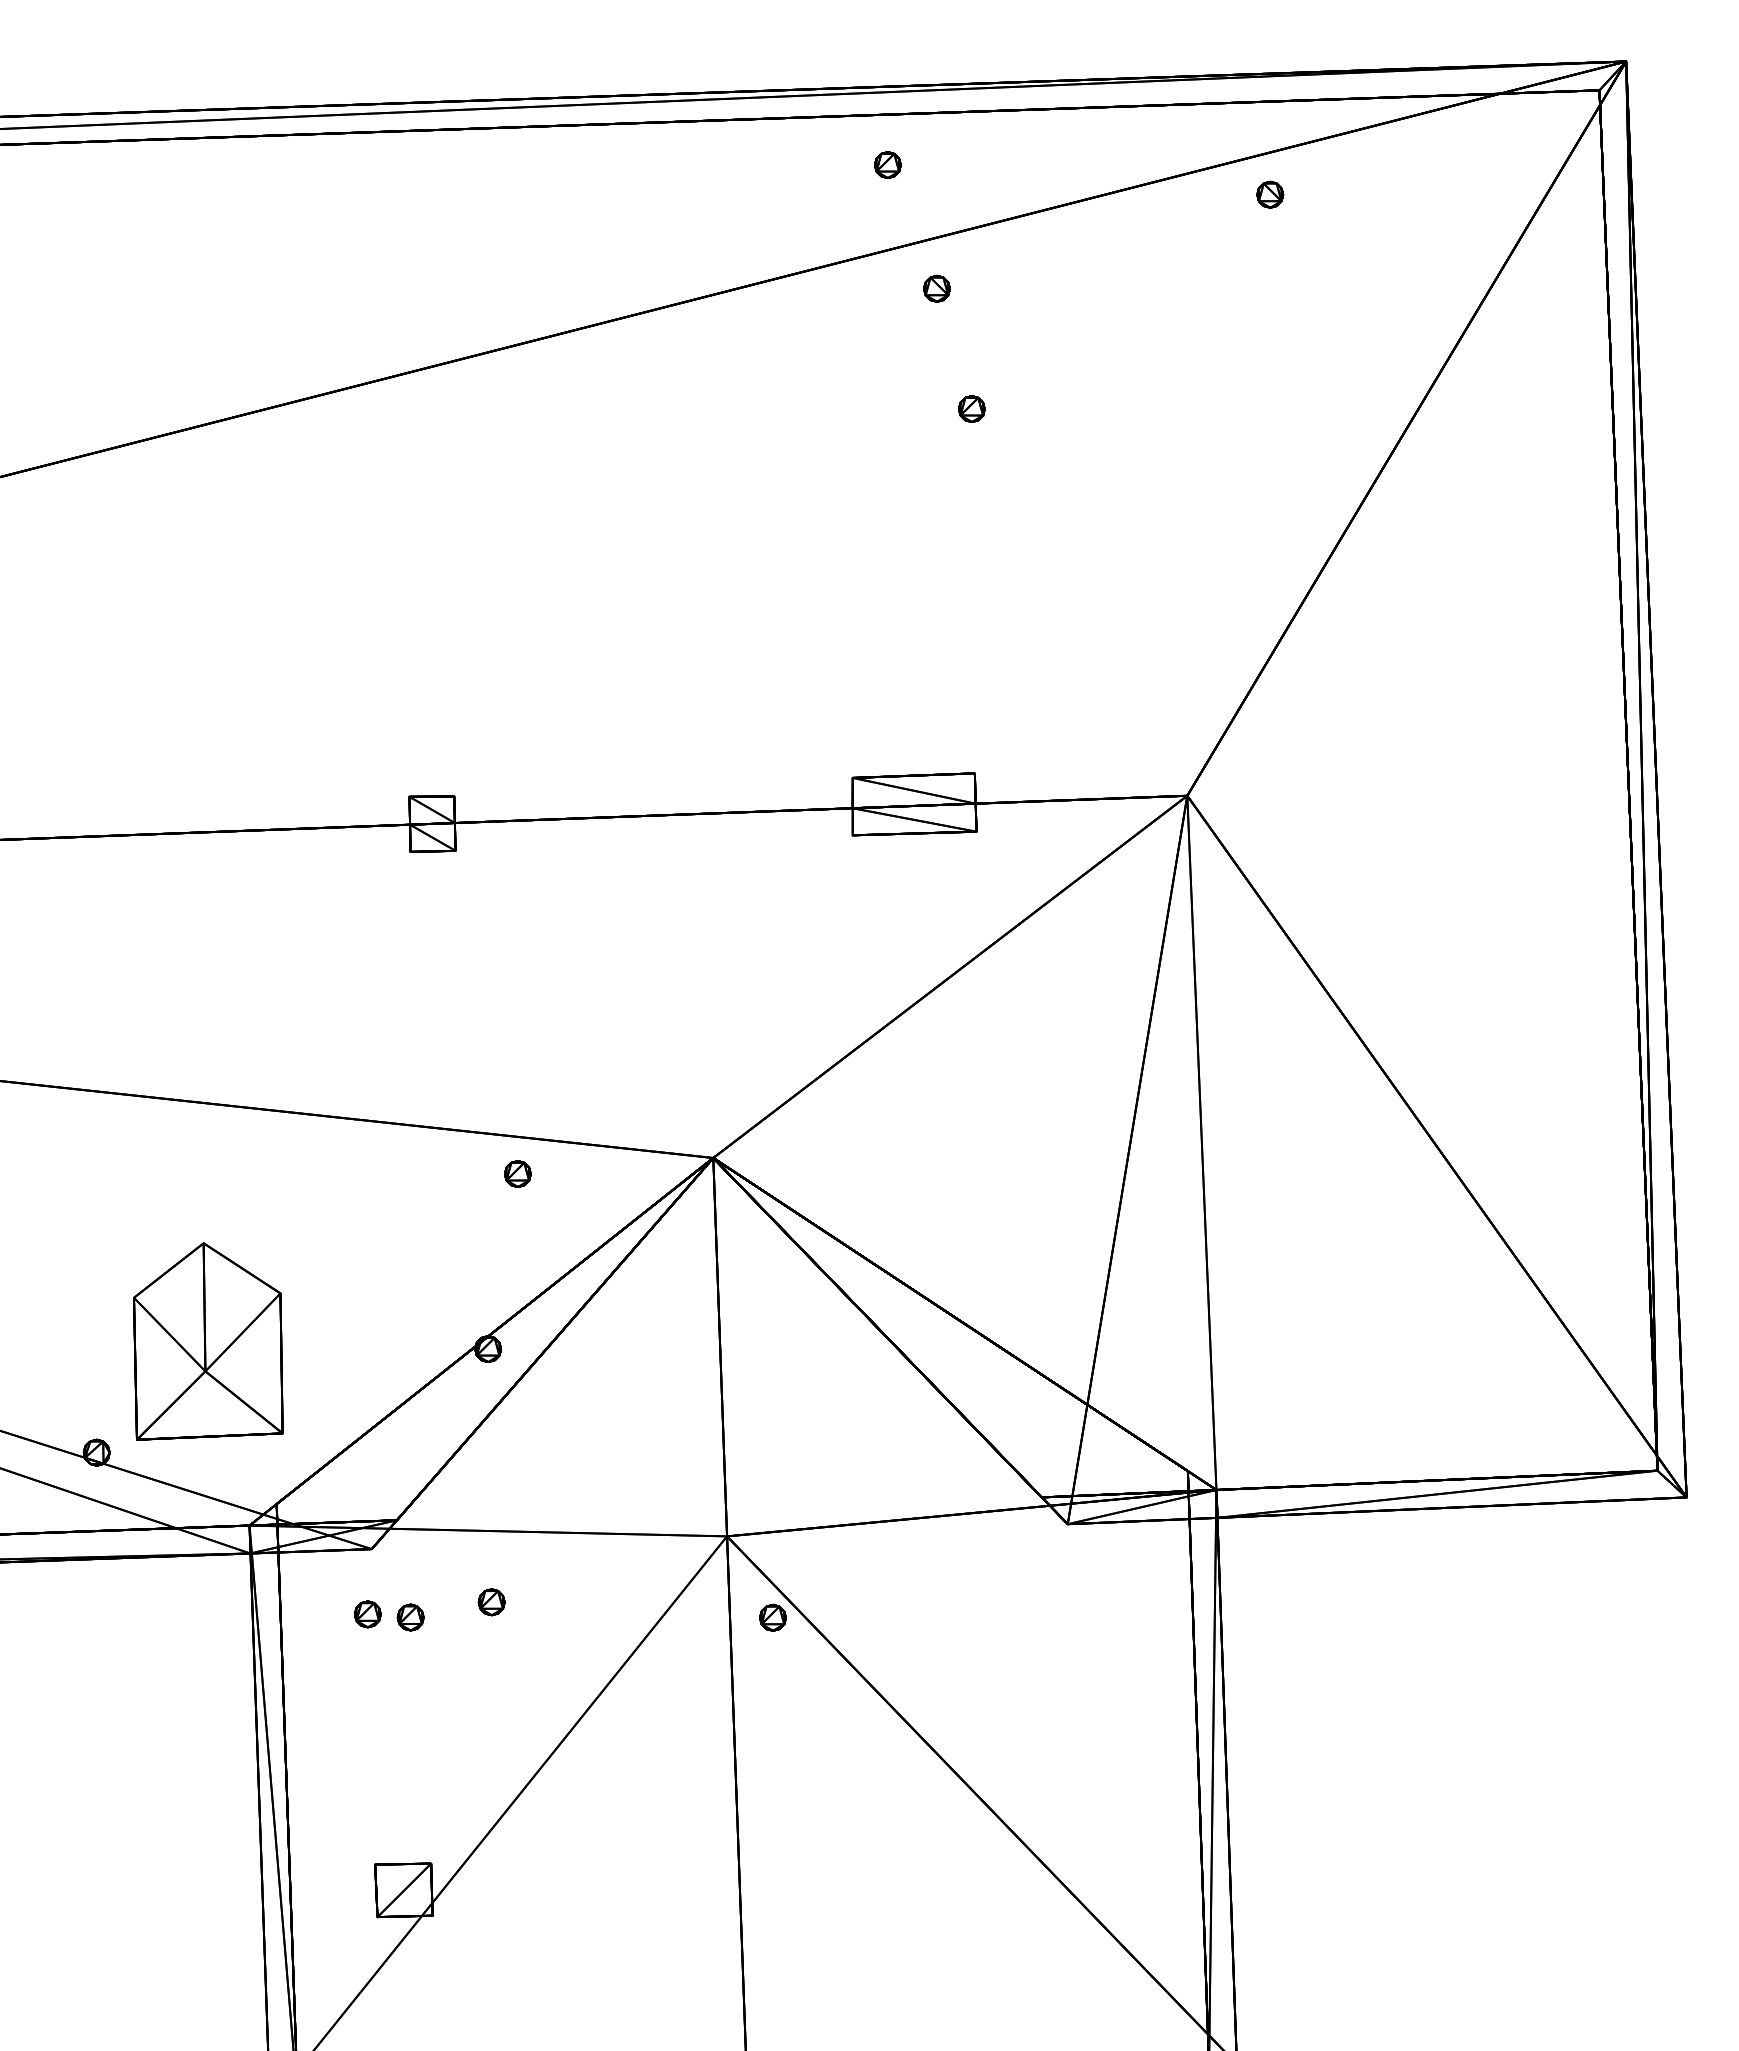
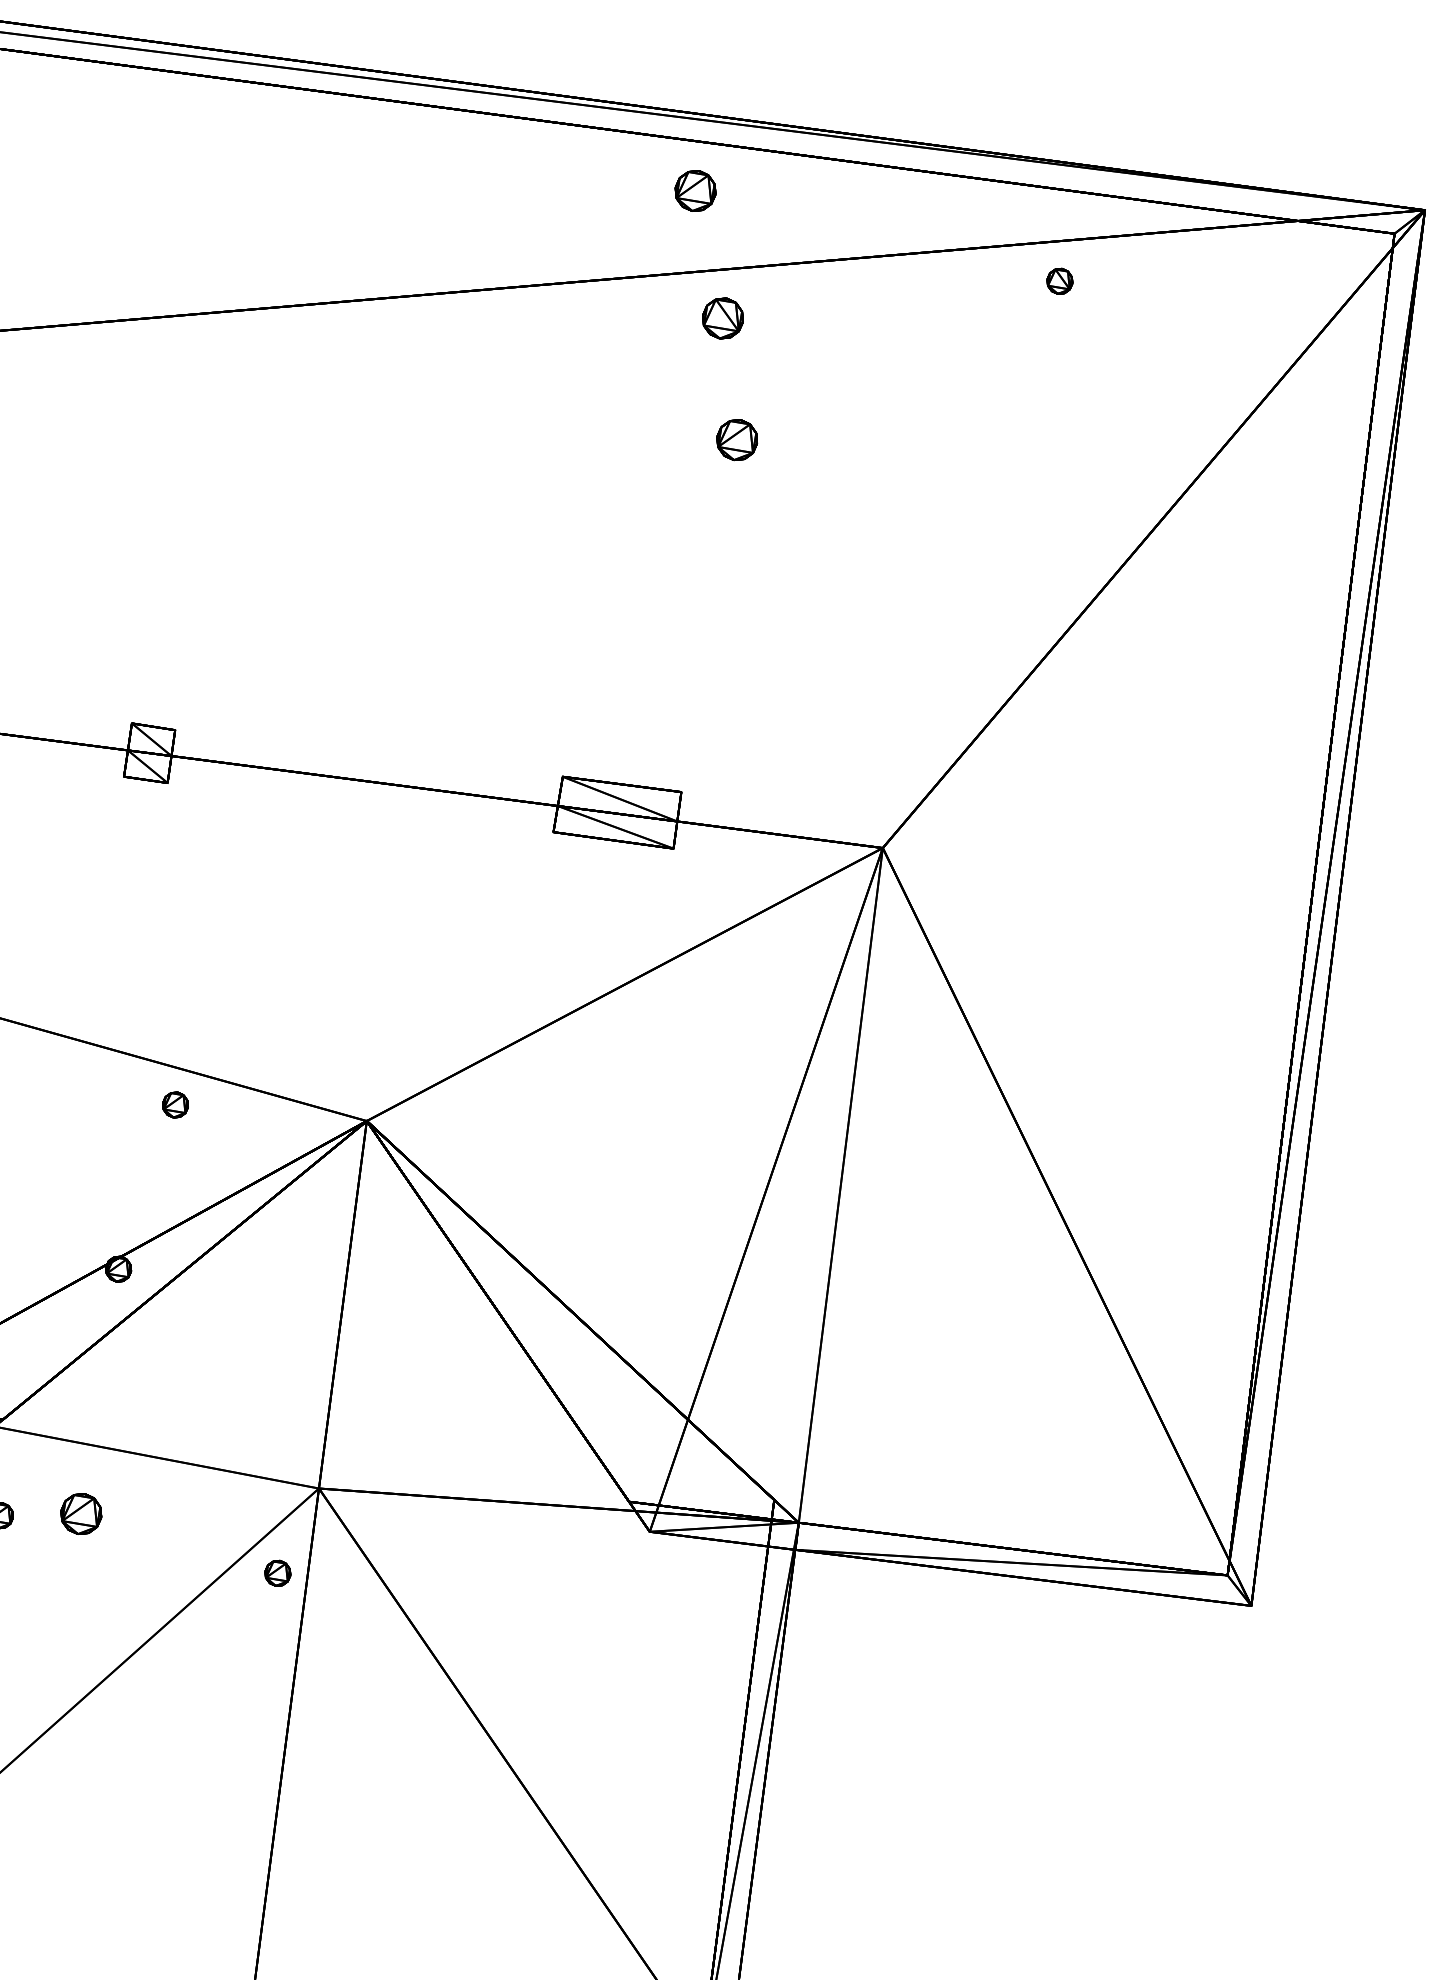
part: (887, 164) -> (695, 190), size x1.6
part: (936, 288) -> (722, 317), size x1.6
part: (971, 408) -> (737, 439), size x1.6
part: (491, 1602) -> (80, 1514), size x1.6
part: (772, 1617) -> (277, 1572), moved

